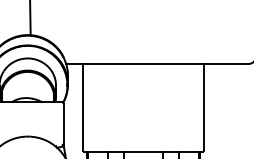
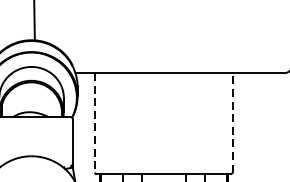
line: (203, 106) -> (232, 121), solid -> dashed
line: (83, 107) -> (95, 123), solid -> dashed

